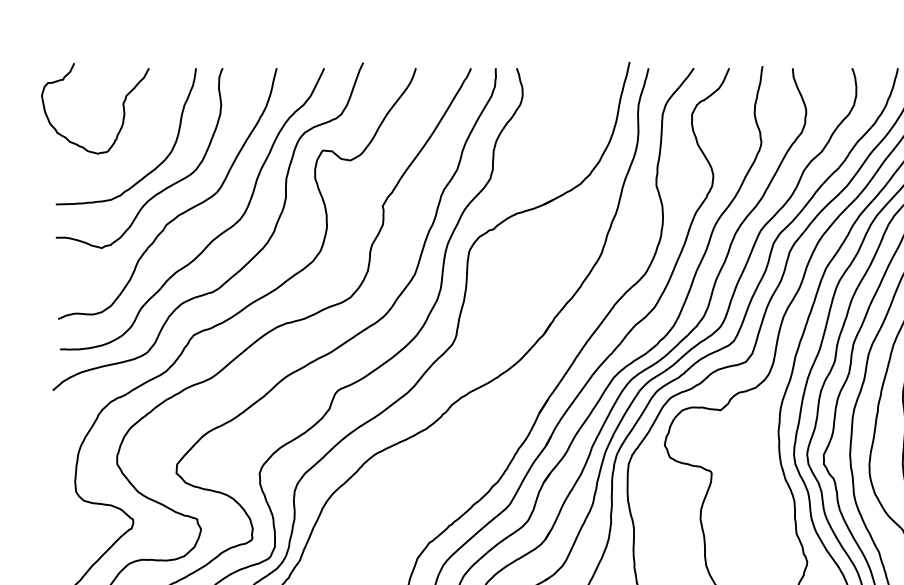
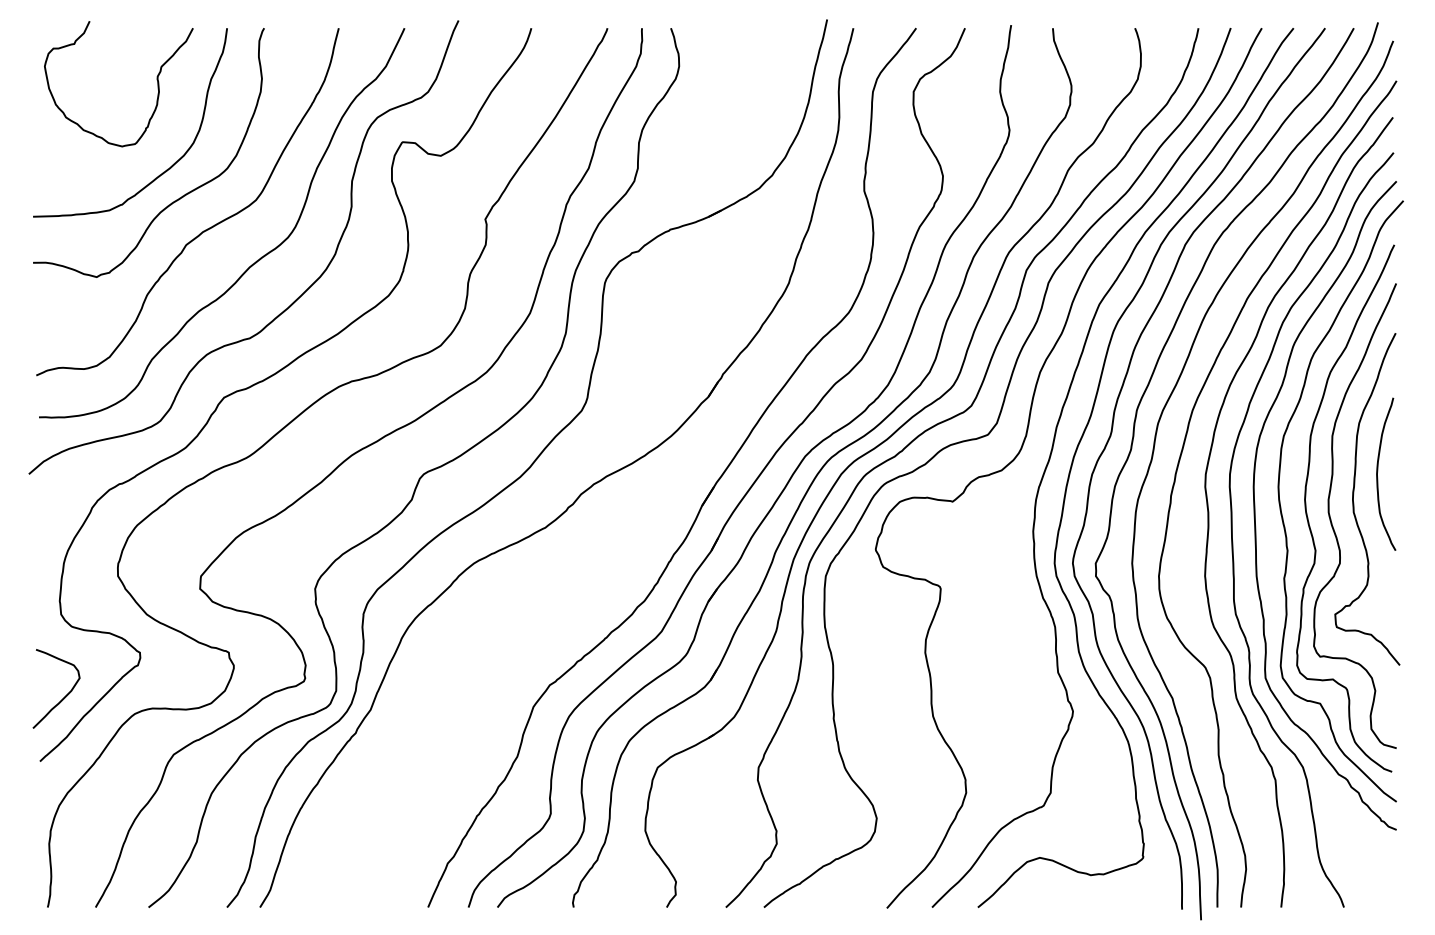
curve: (122, 105) -> (156, 79), moved
curve: (78, 551) -> (64, 696), added

